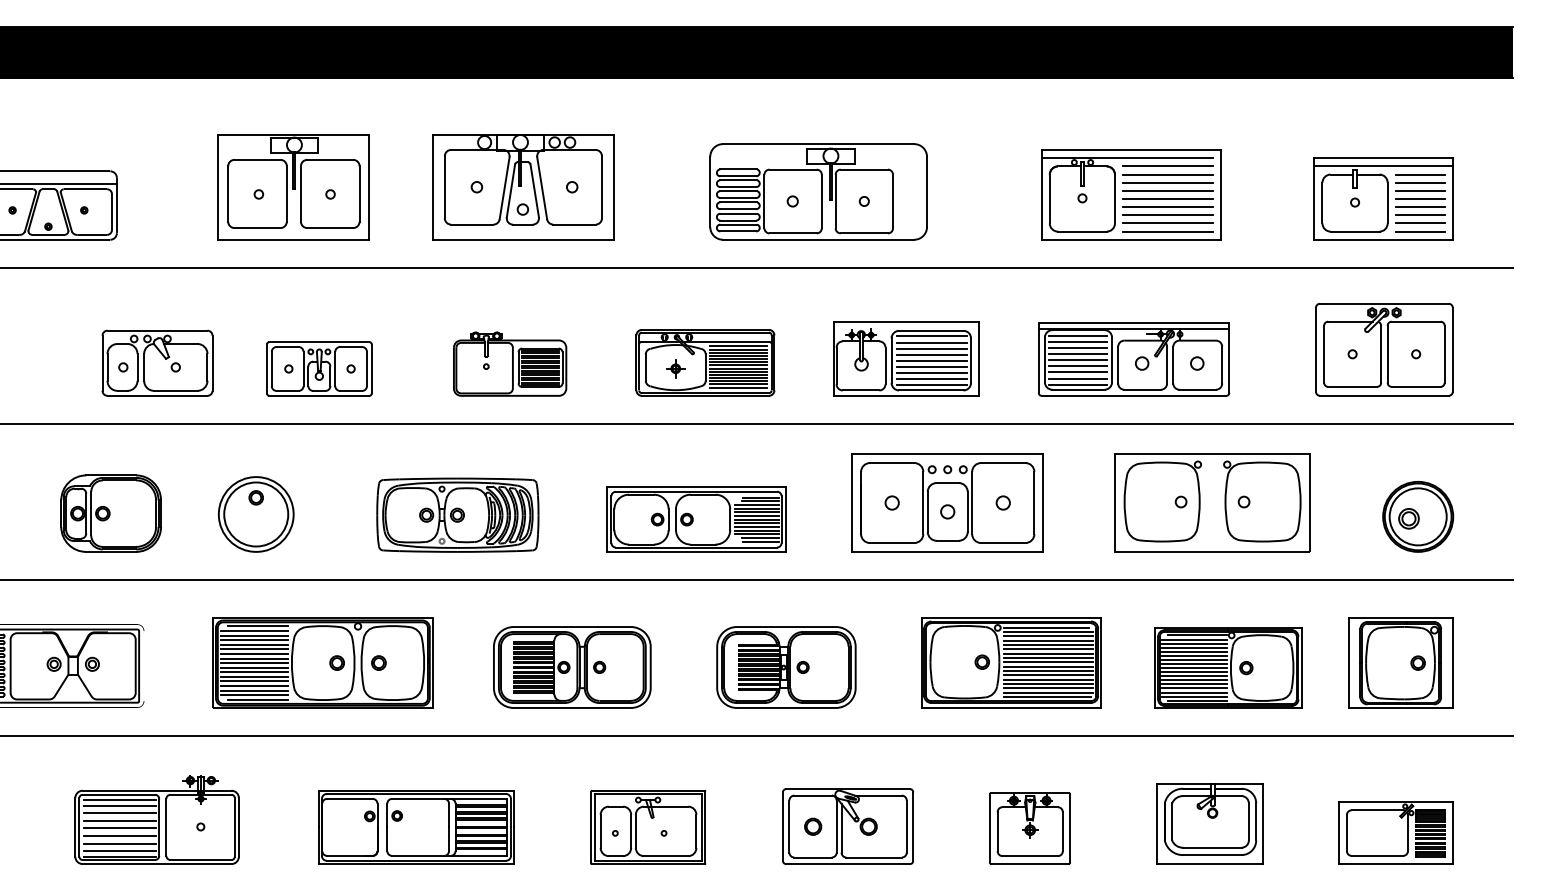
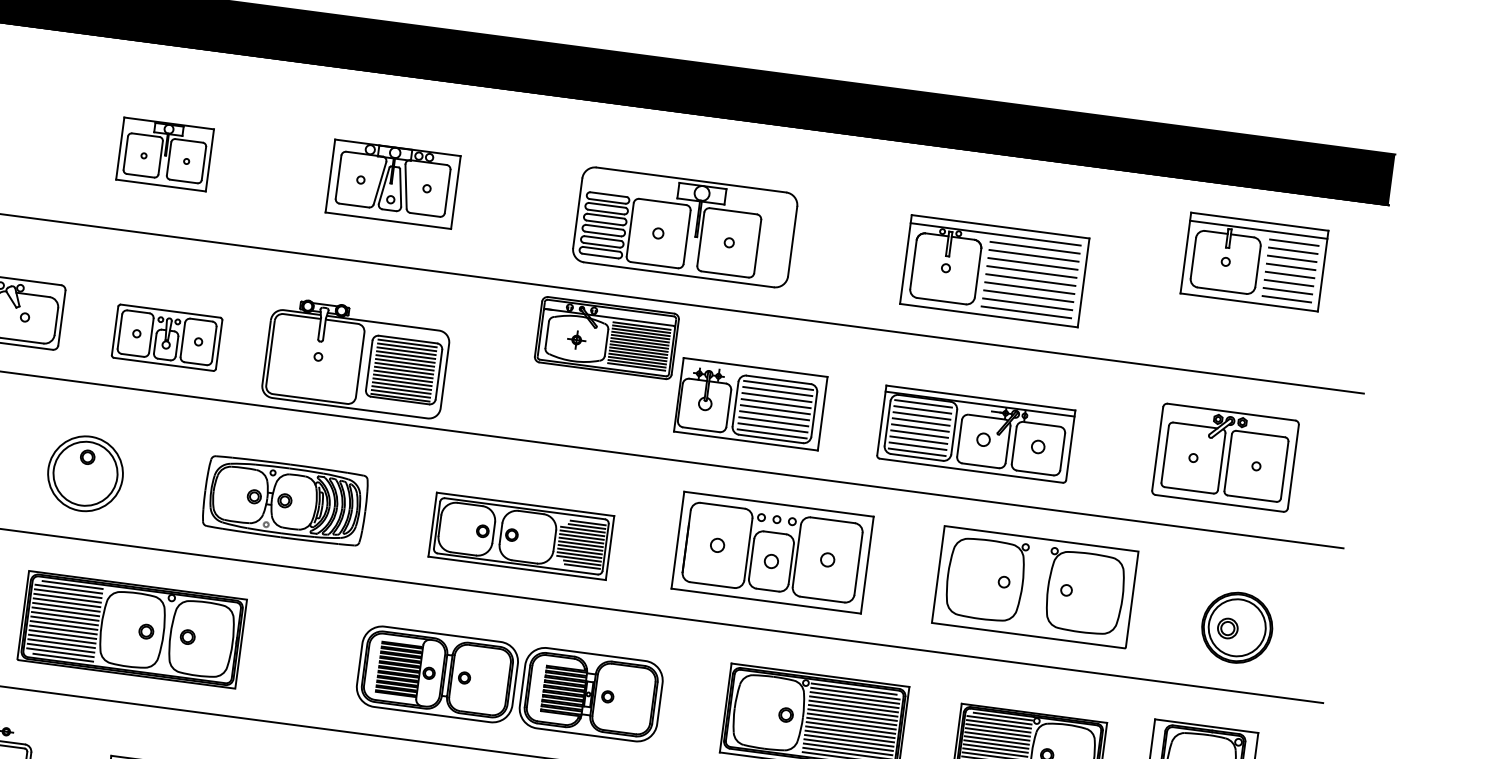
part: (293, 187) -> (165, 154), size x0.6
part: (523, 187) -> (393, 184), size x0.7
part: (1383, 198) -> (1254, 261), moved
part: (705, 362) -> (607, 337), moved
part: (510, 363) -> (357, 357), size x1.6
part: (572, 667) -> (437, 674), moved

